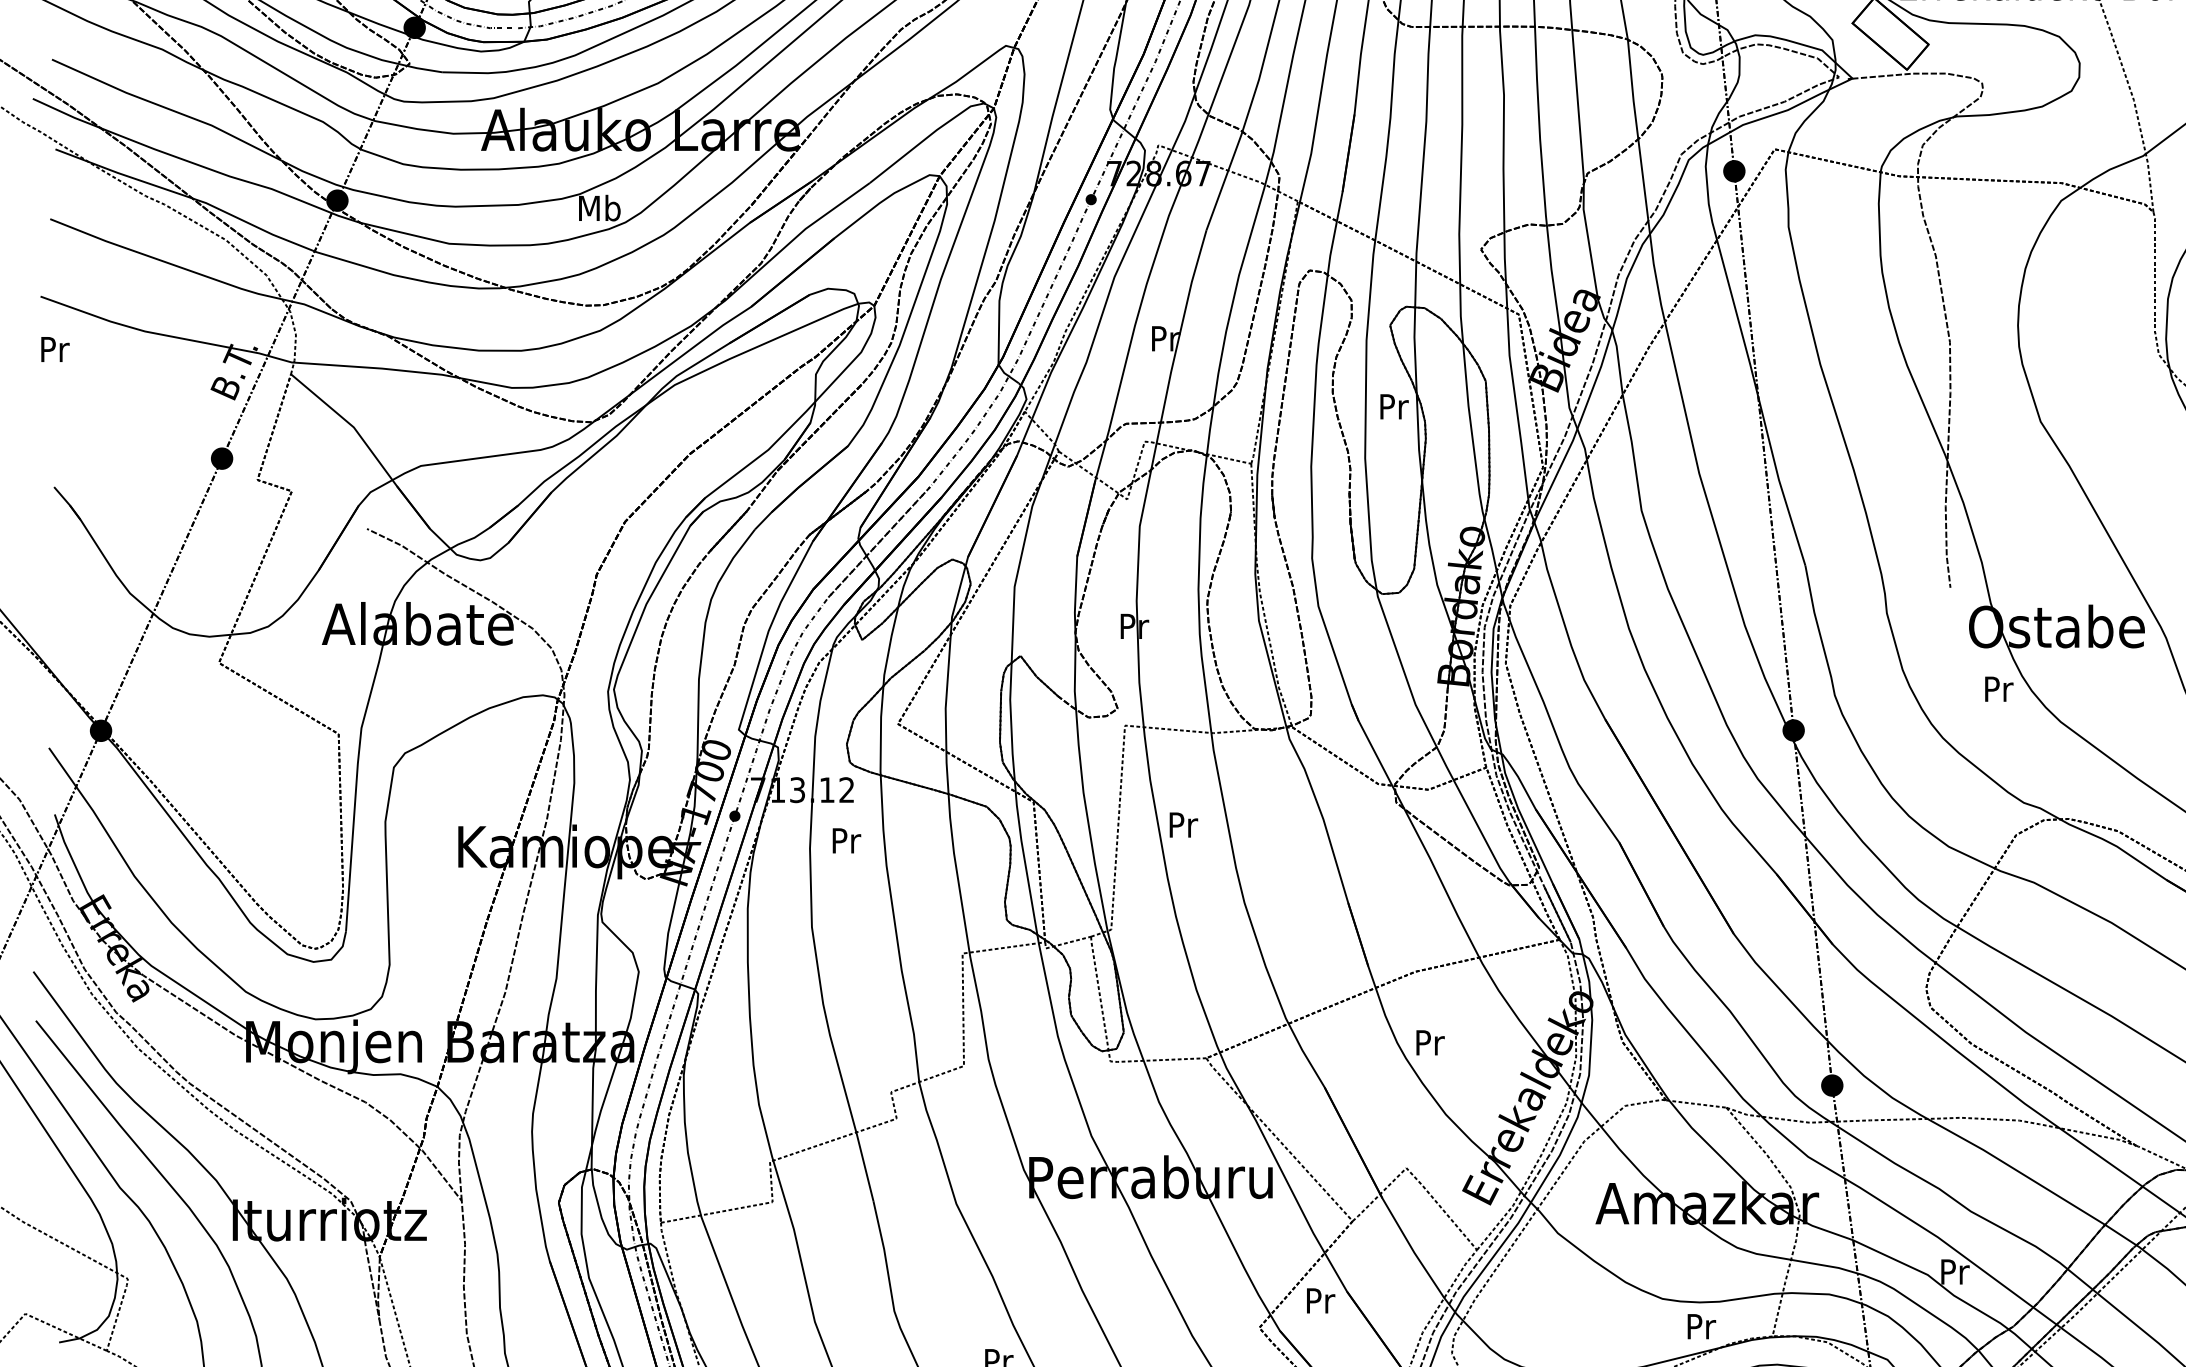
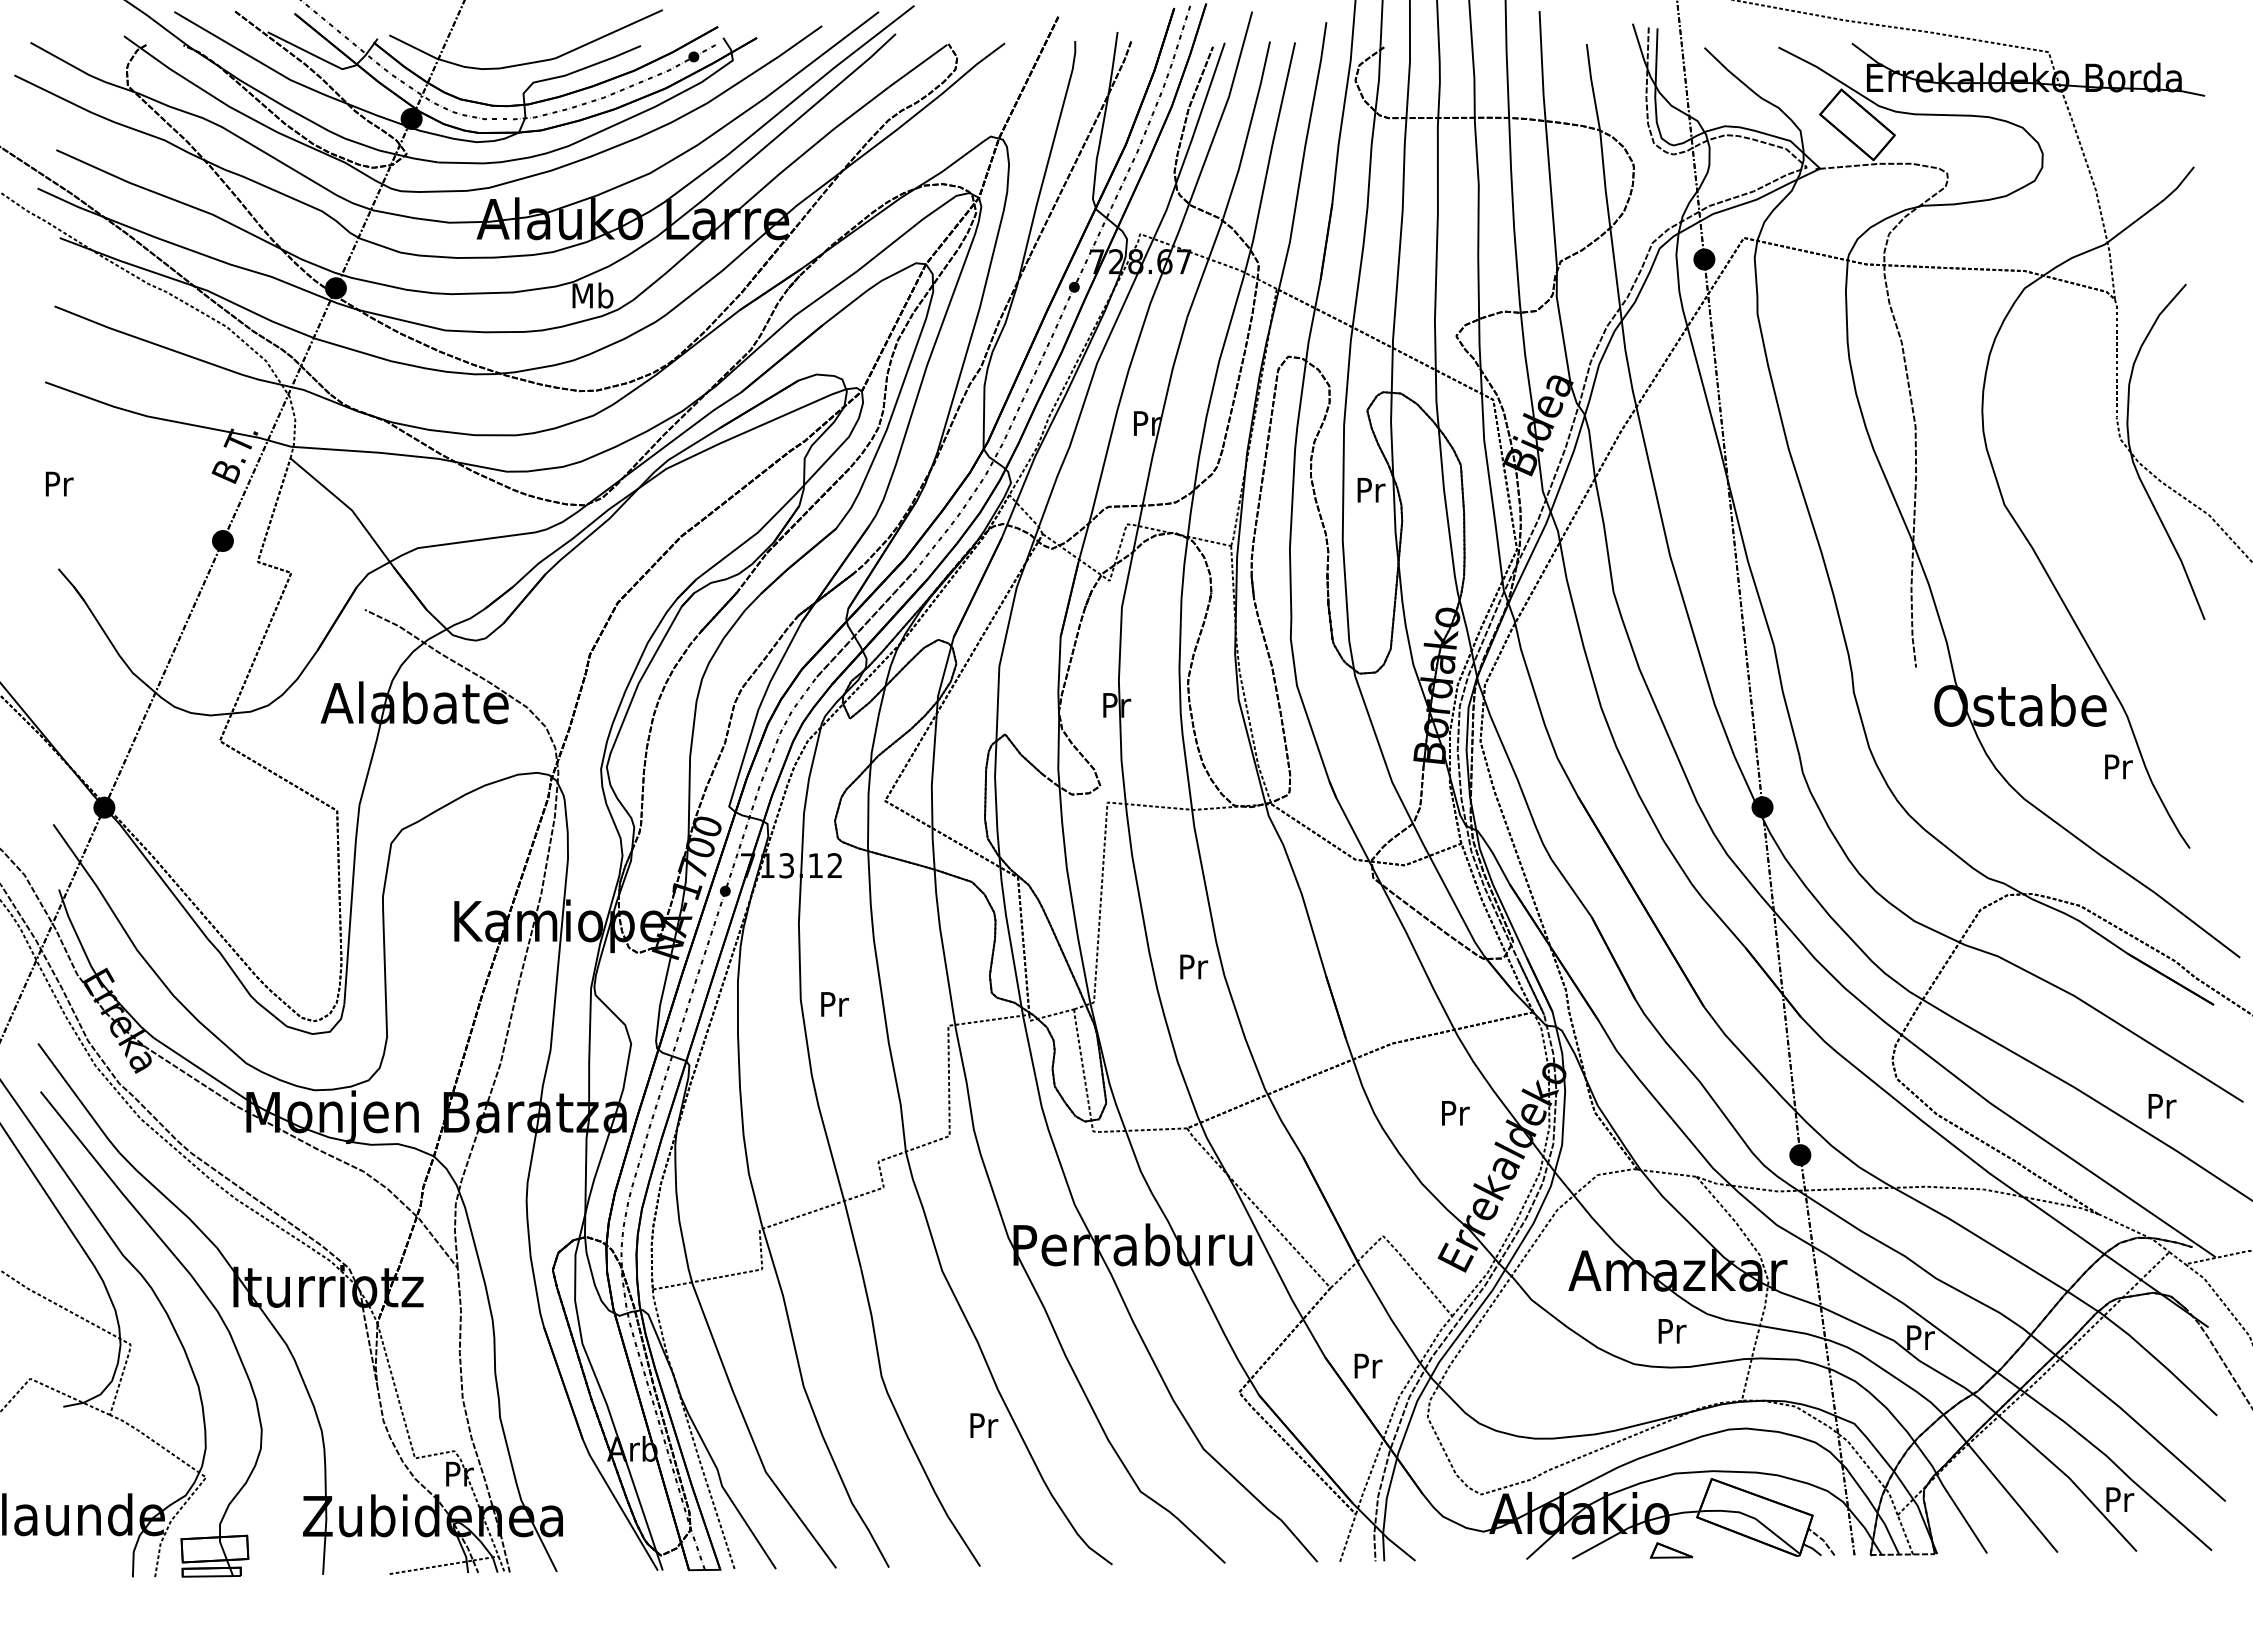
text: (55, 348) -> (59, 483), moved
text: (1998, 688) -> (2118, 766), moved
text: (1184, 824) -> (1194, 966), moved
text: (846, 840) -> (834, 1004), moved
text: (1430, 1043) -> (1455, 1113), moved
text: (1321, 1300) -> (1368, 1365), moved
text: (1701, 1326) -> (1672, 1331), moved

